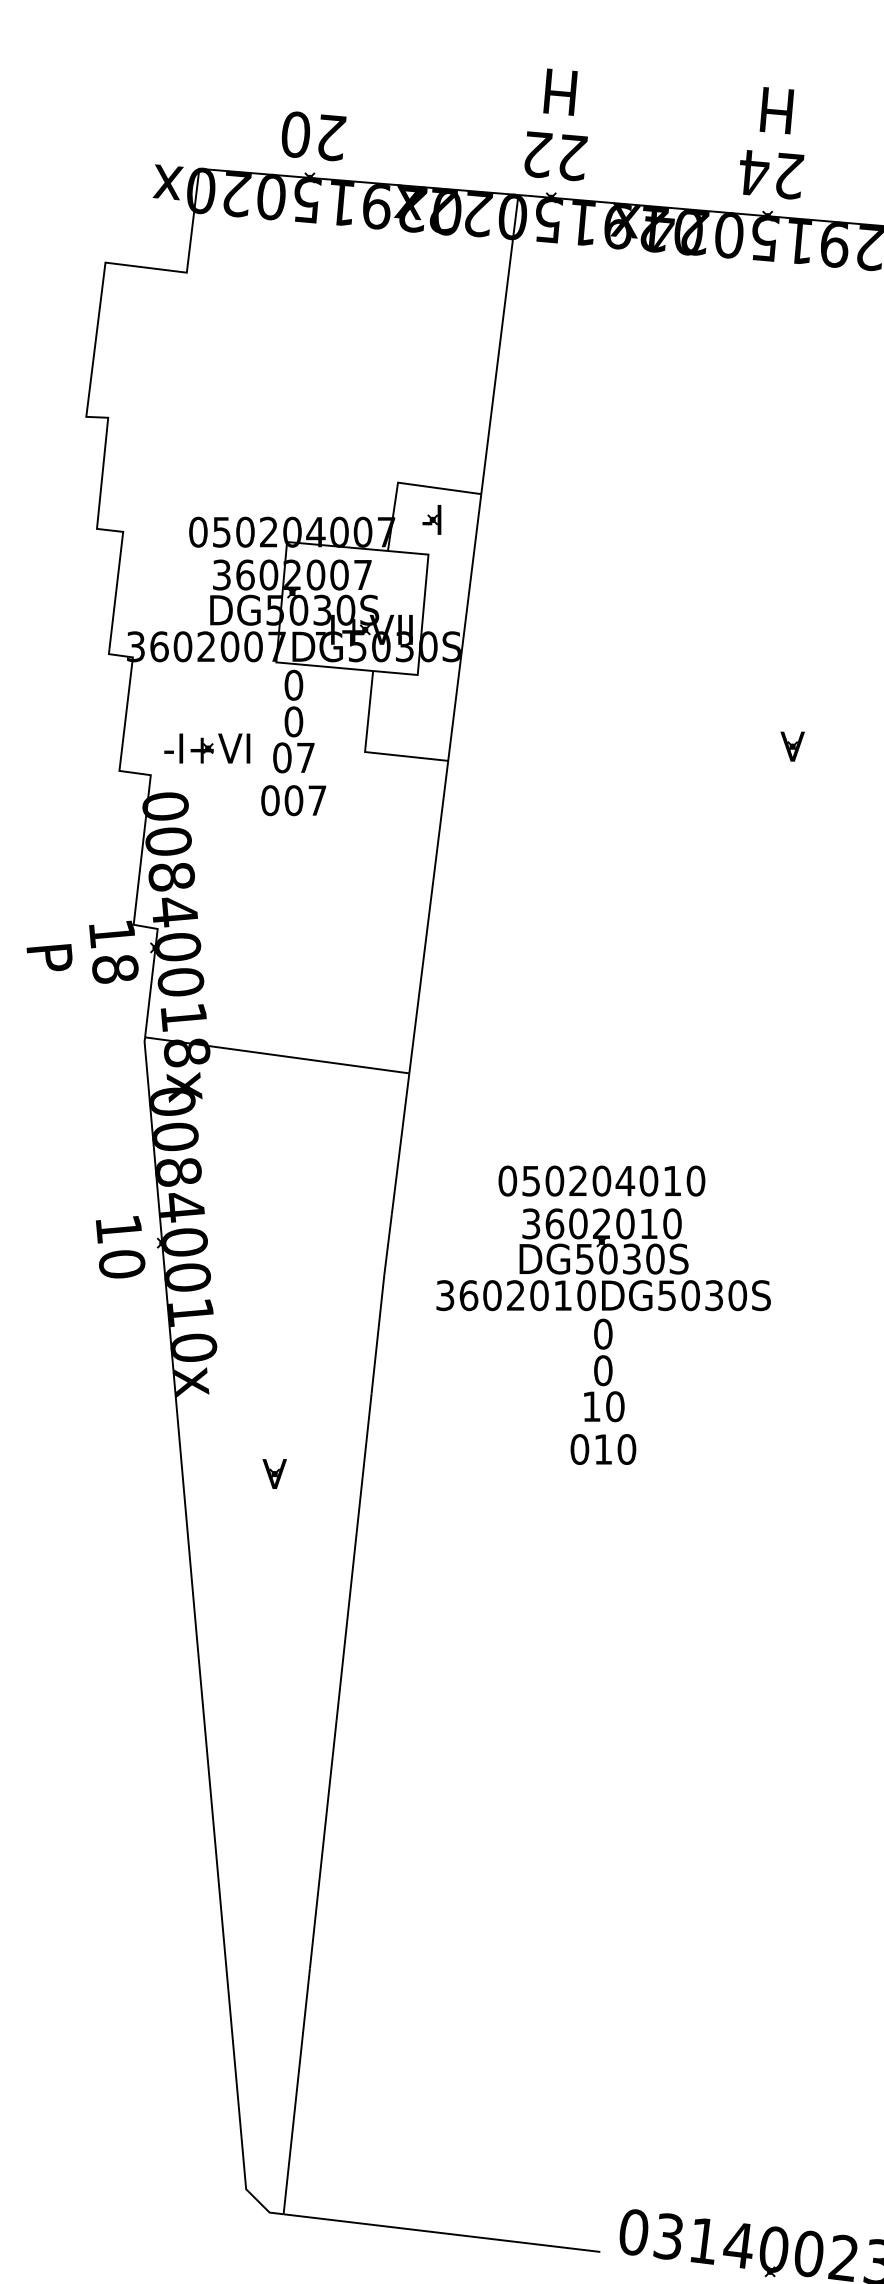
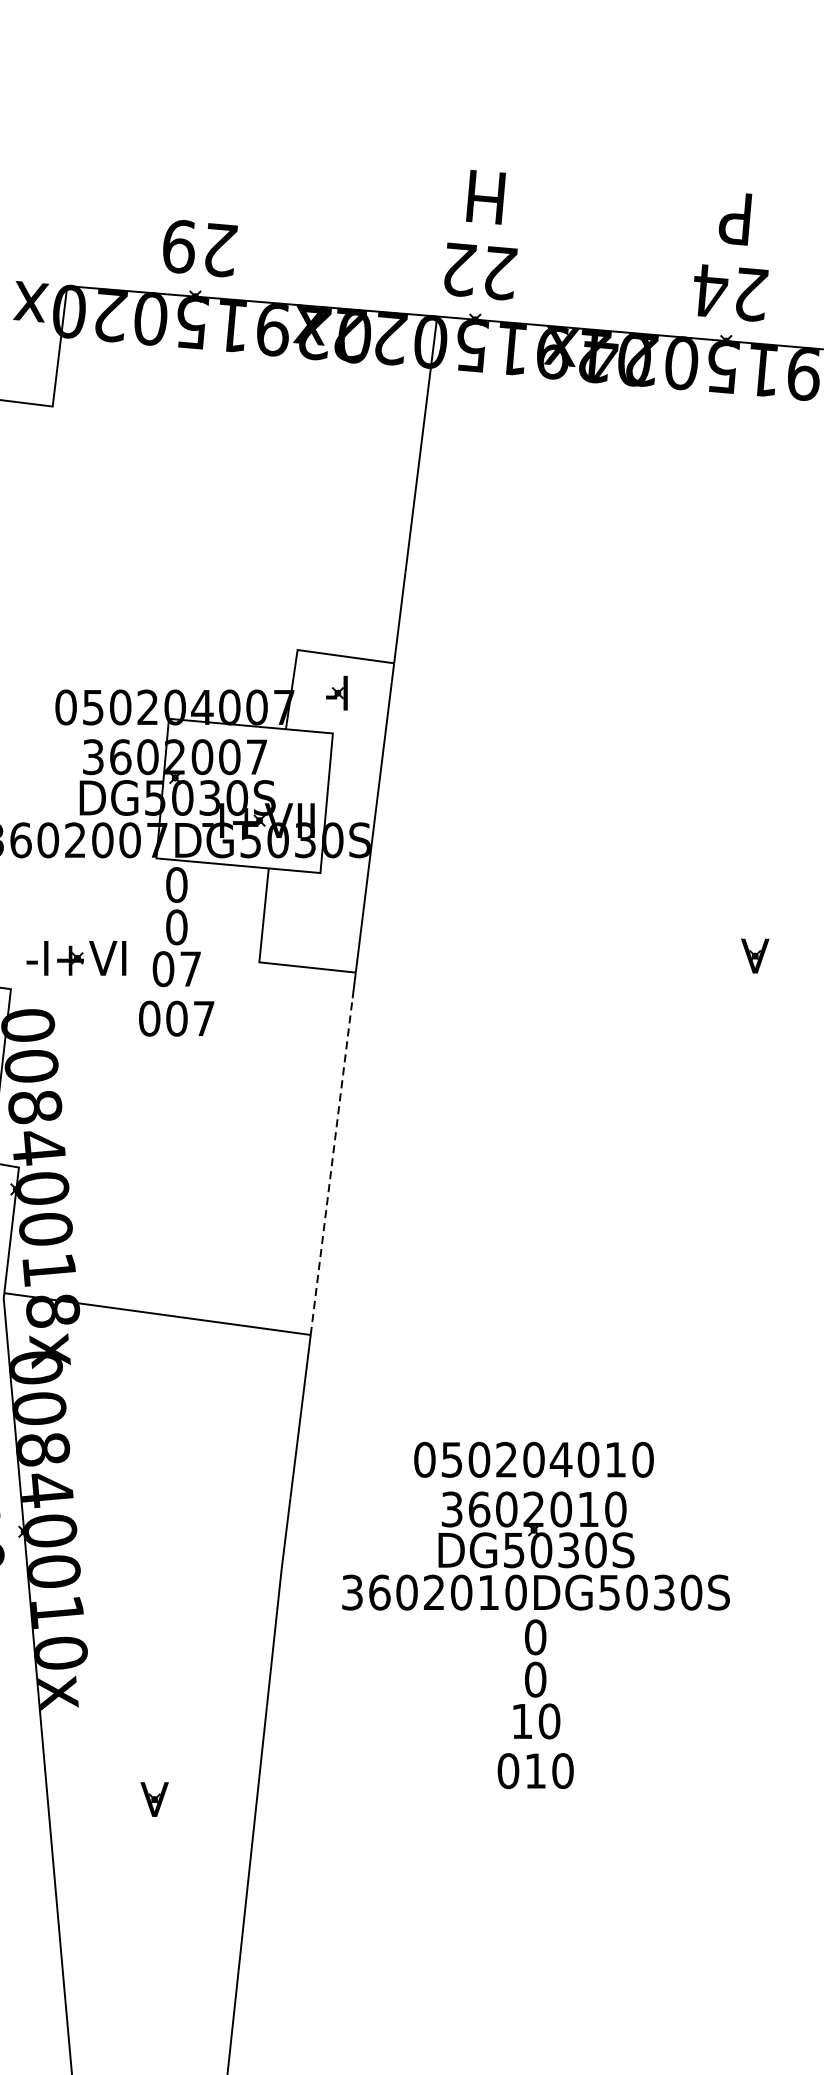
text: (776, 110) -> (736, 218), H -> P
text: (295, 134) -> (178, 246), 20 -> 29
line: (427, 927) -> (331, 1165), solid -> dashed

